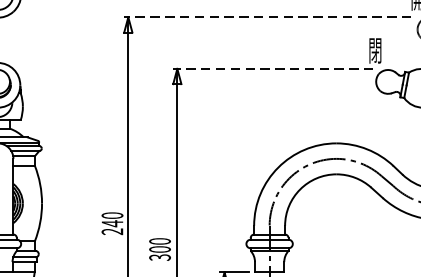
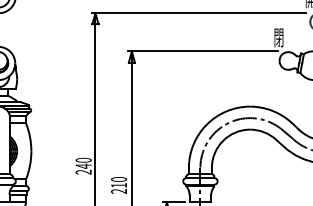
line: (267, 16) -> (198, 12), dashed -> solid
line: (272, 69) -> (202, 51), dashed -> solid
text: (160, 253) -> (119, 188), 300 -> 210

